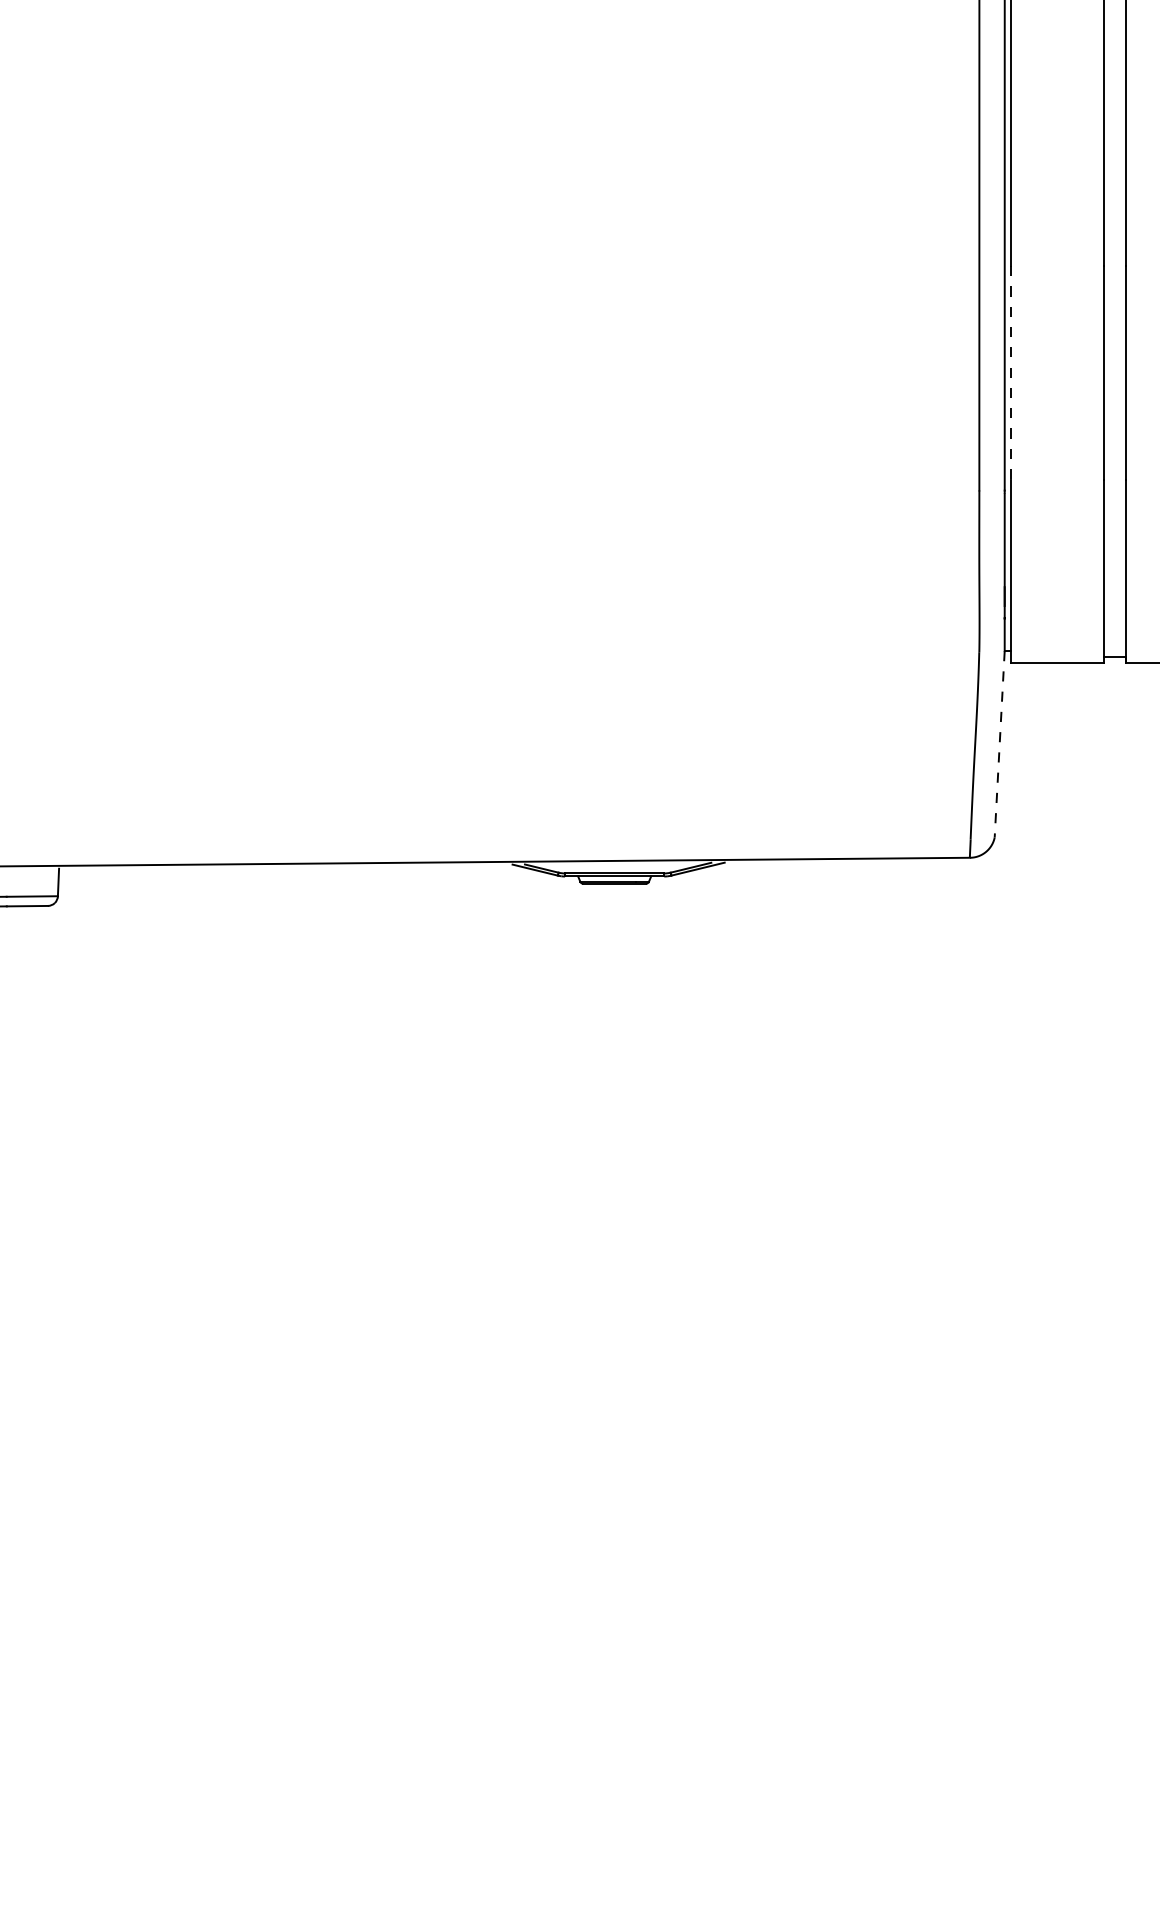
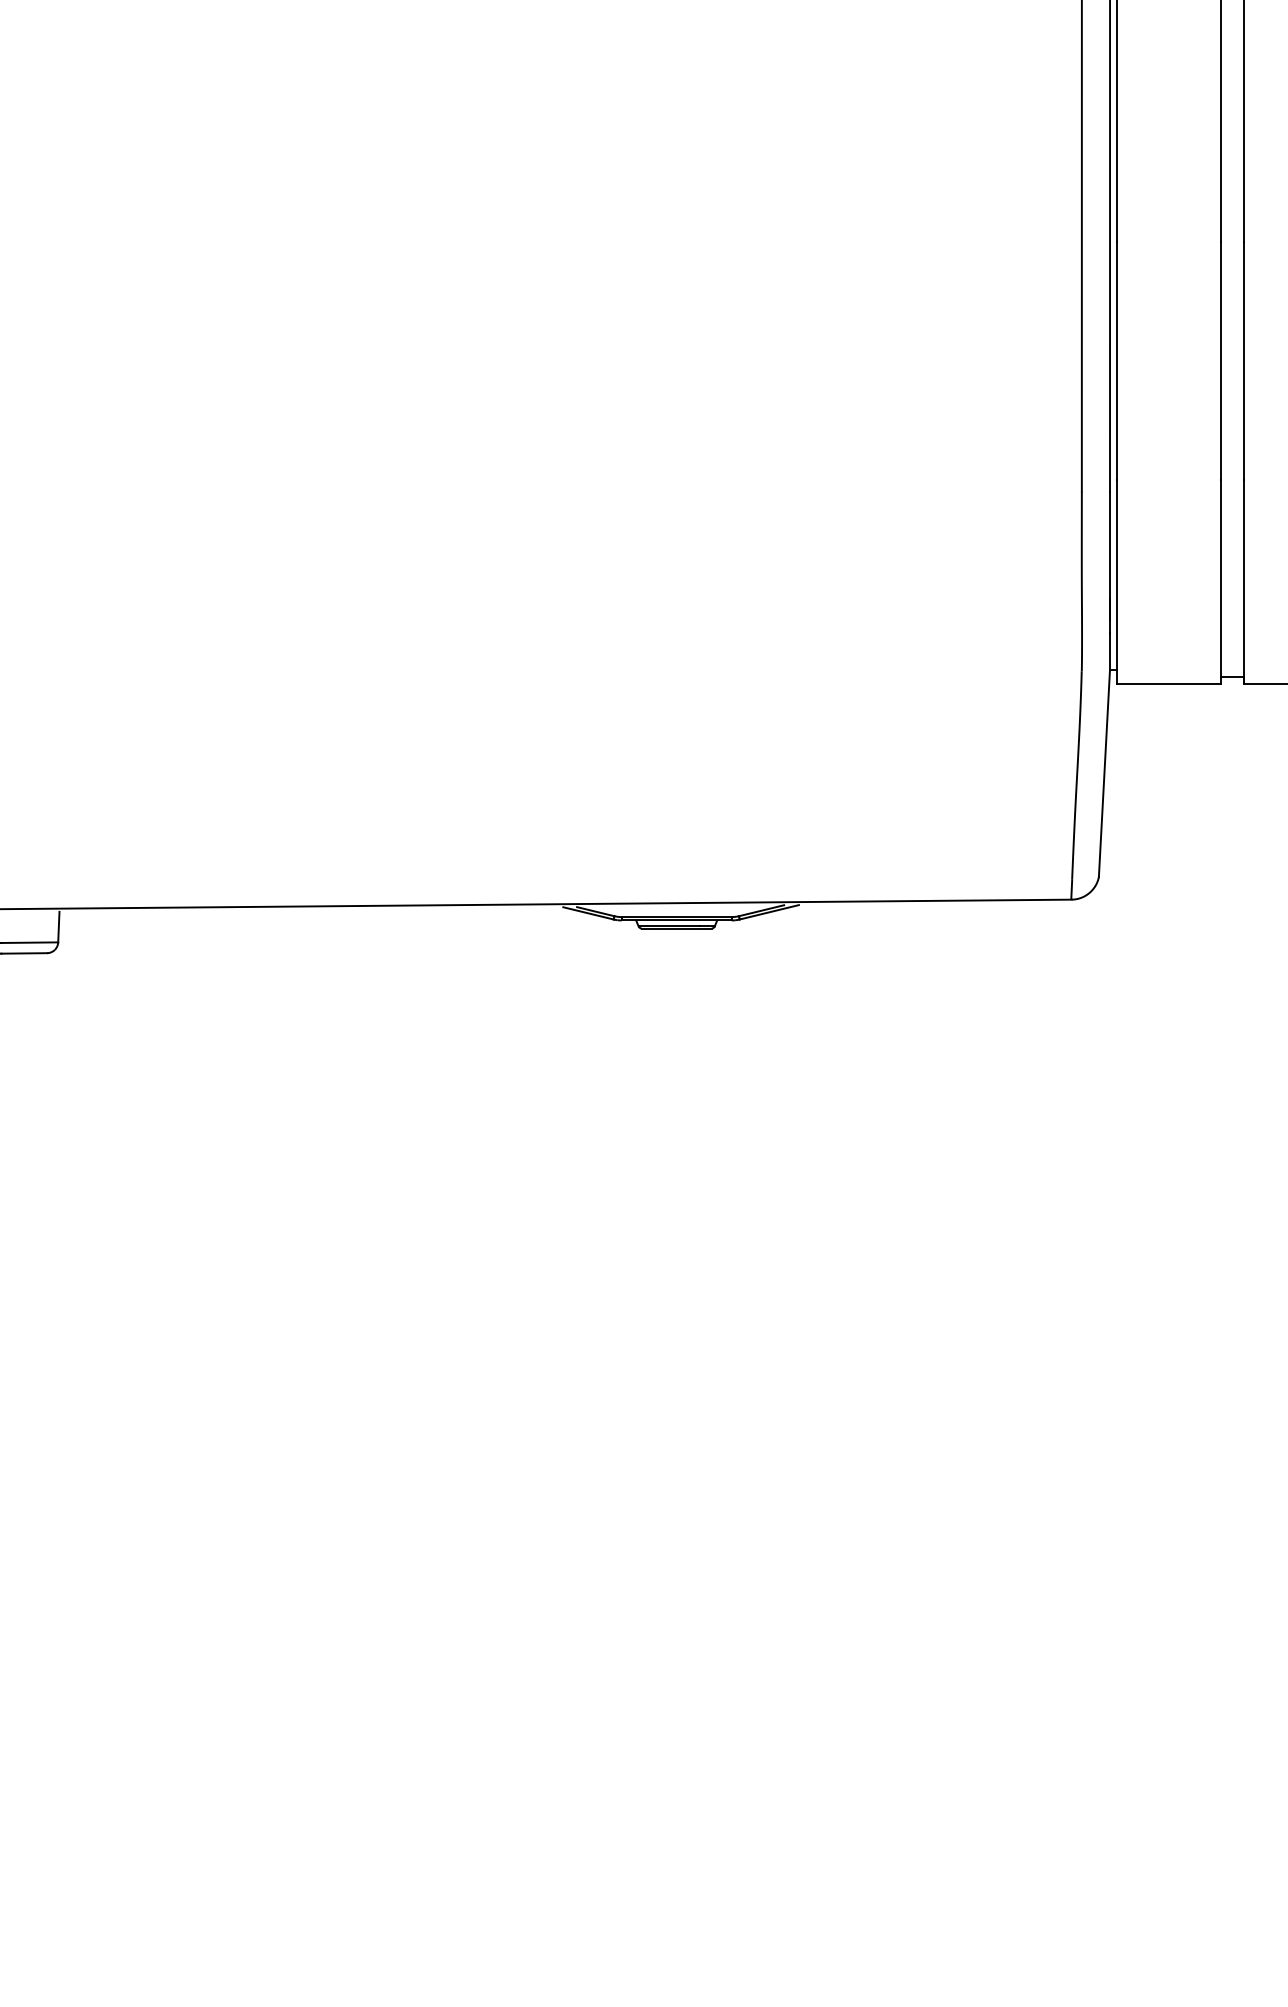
line: (1011, 373) -> (1117, 361), dashed -> solid
line: (999, 744) -> (1104, 773), dashed -> solid

